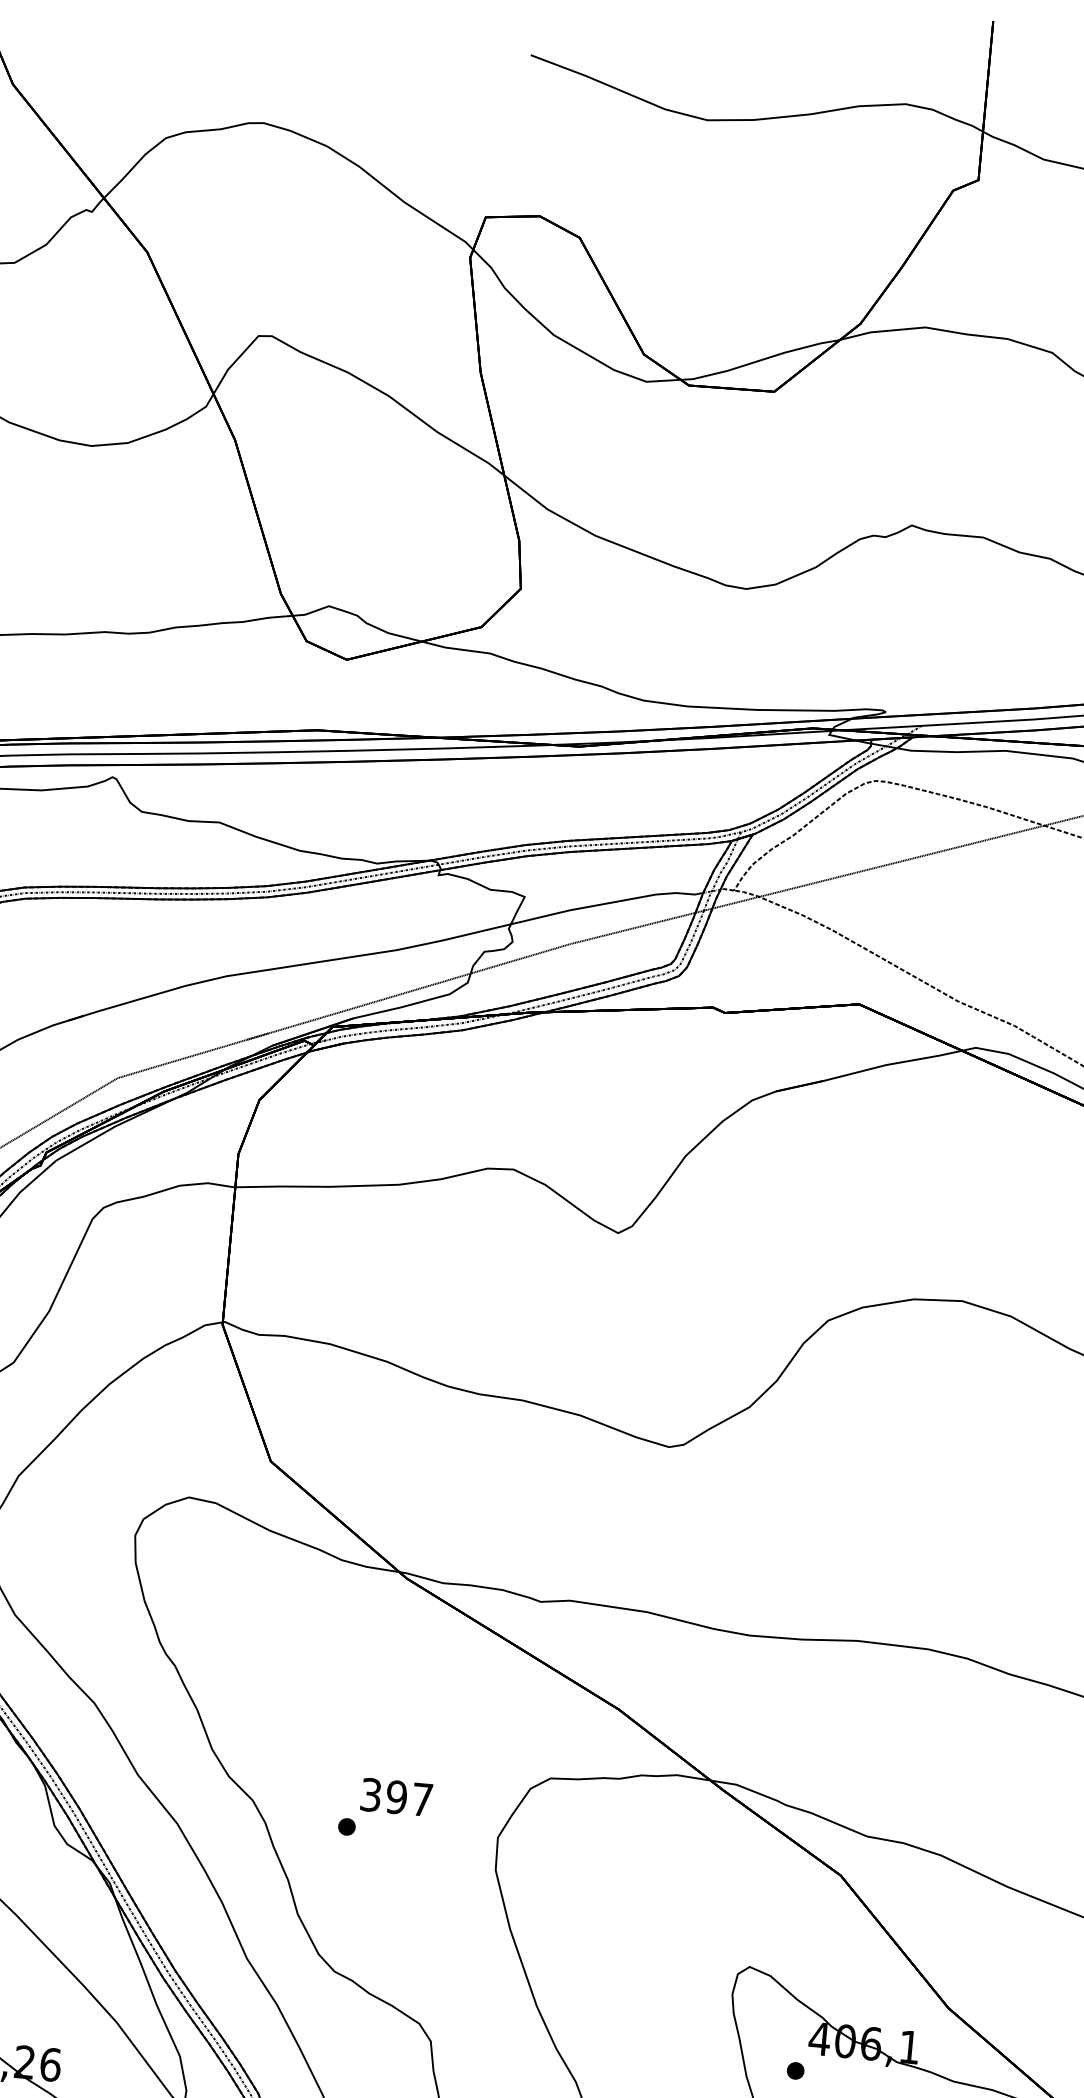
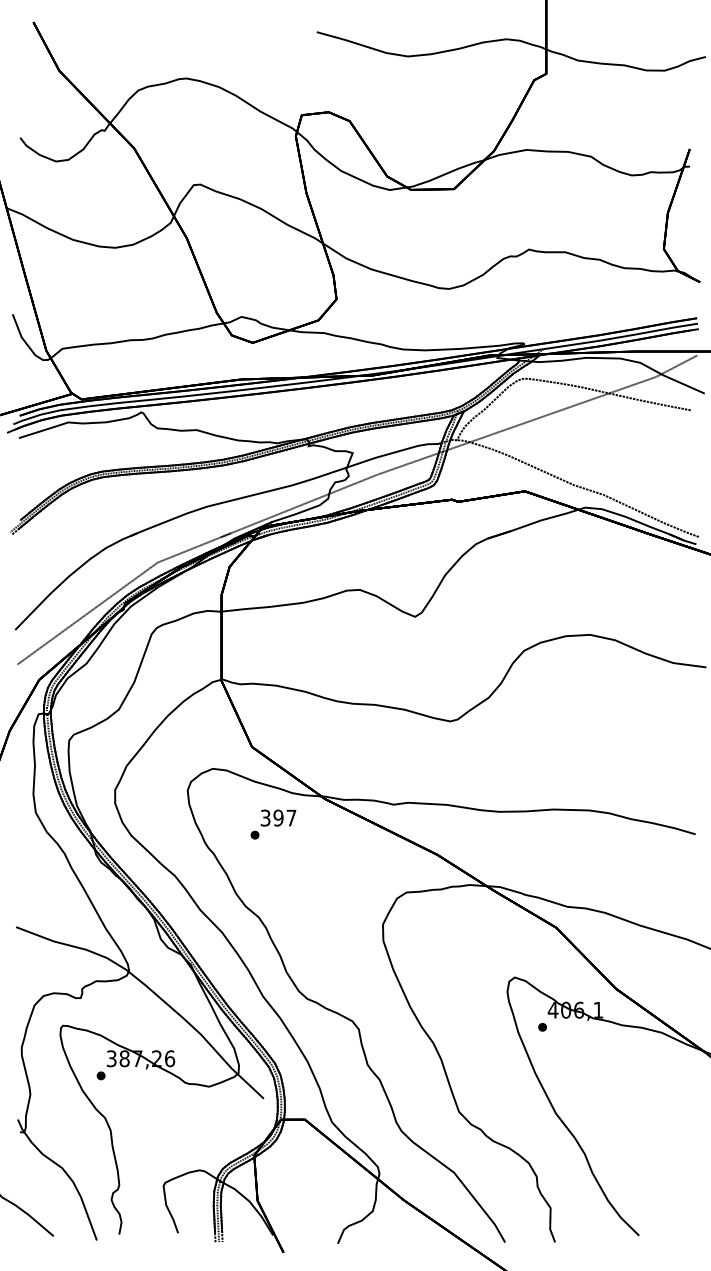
text: (385, 1809) -> (273, 824), moved

